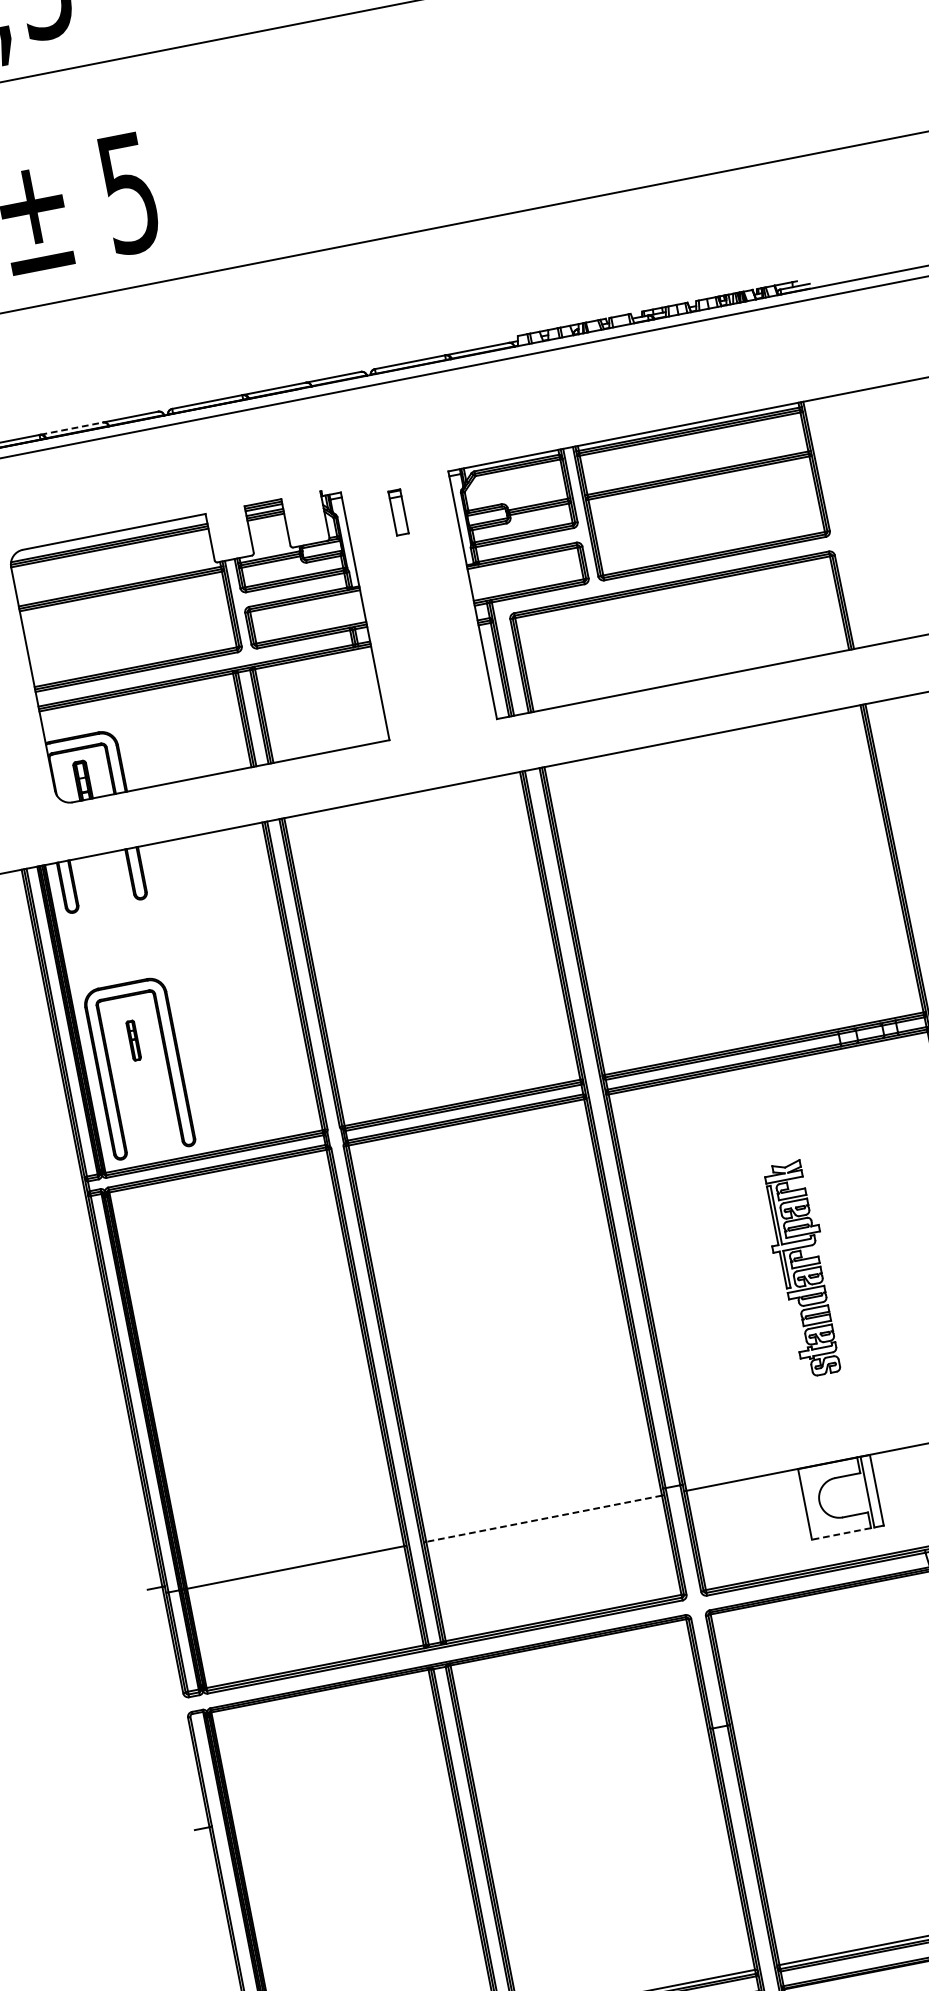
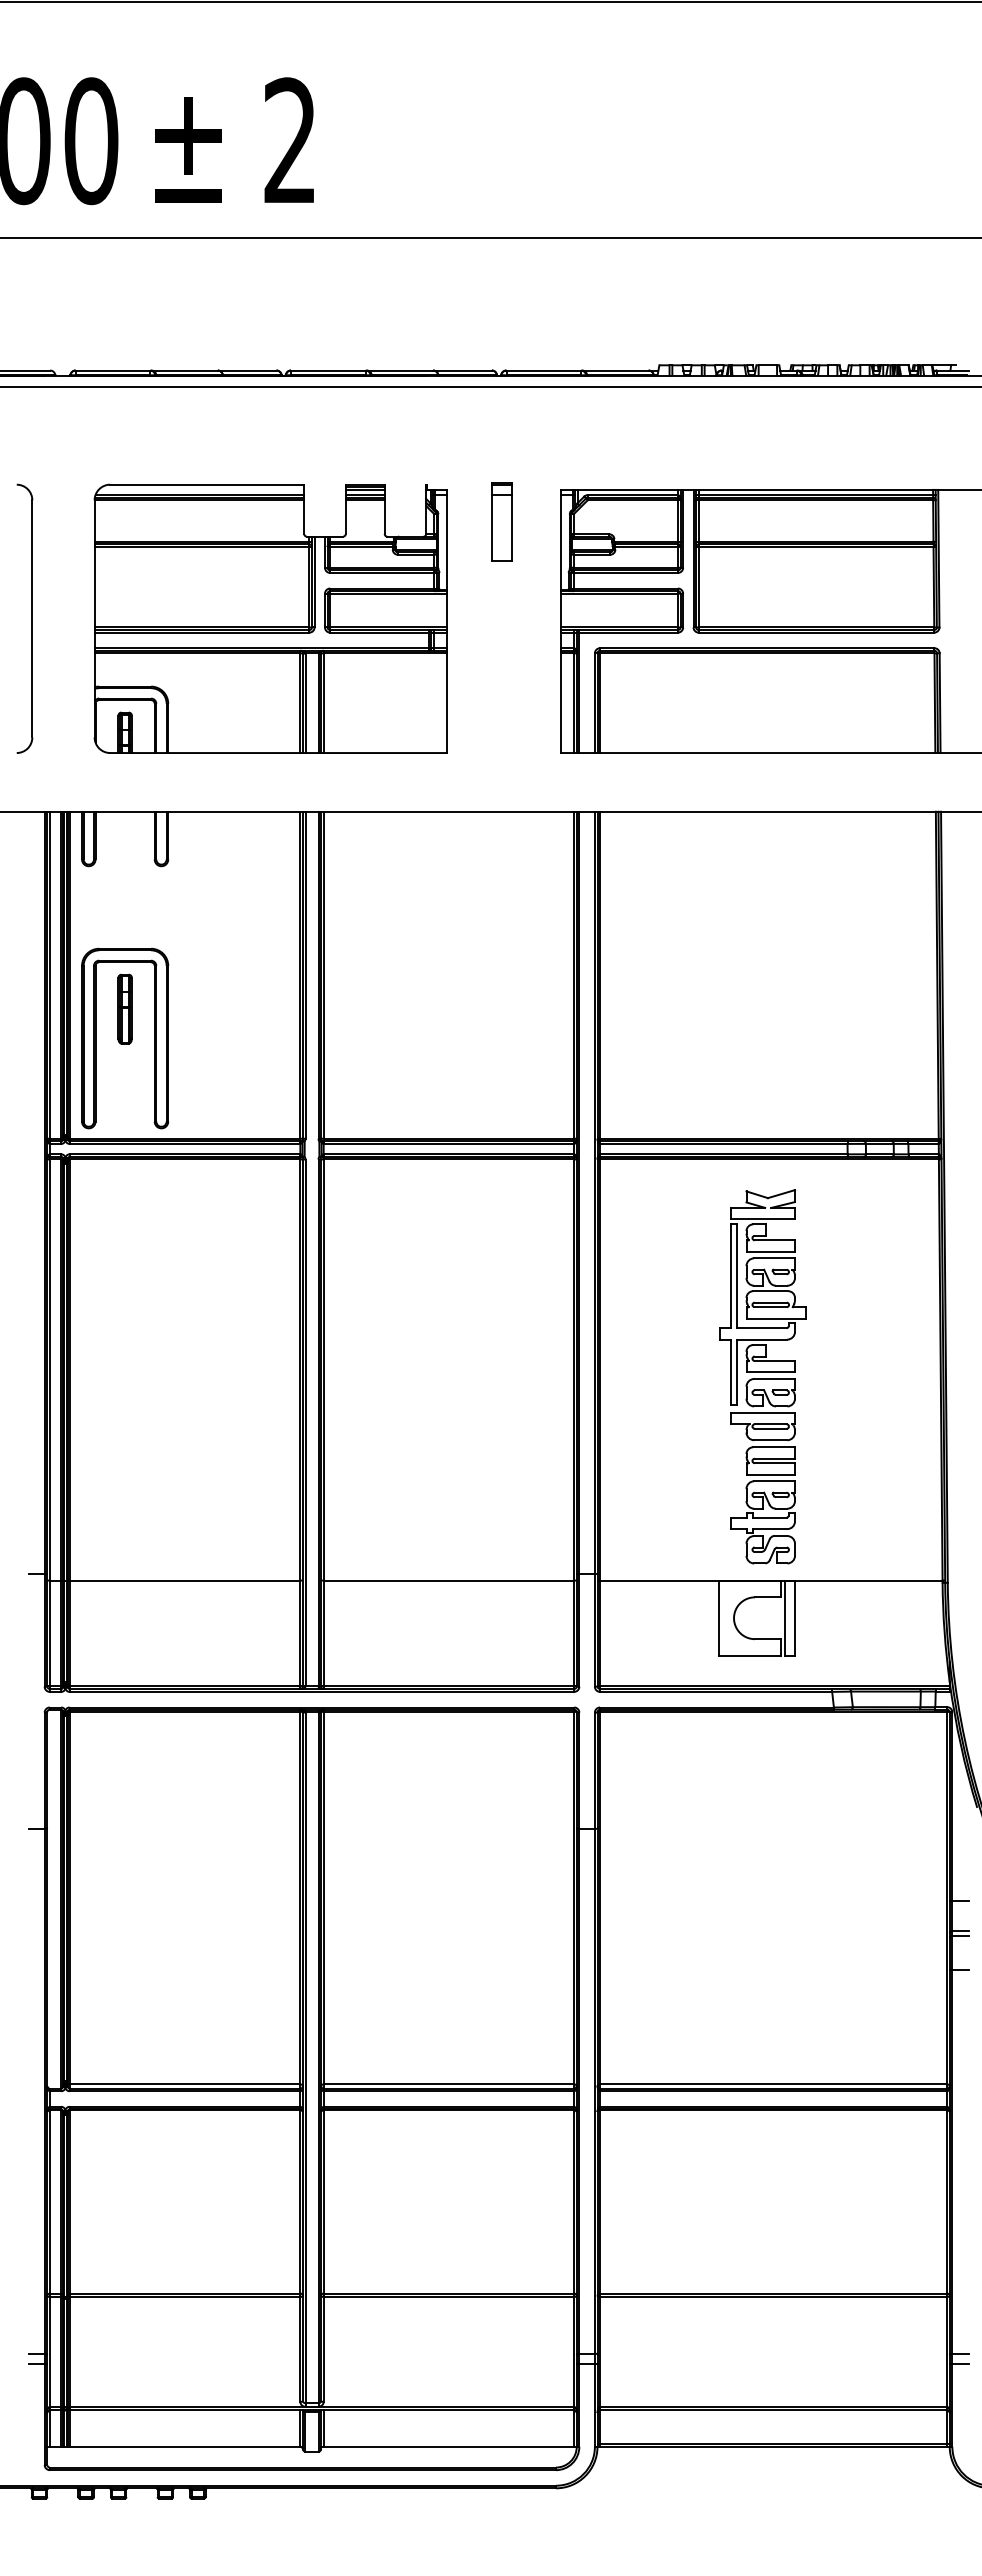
text: (128, 193) -> (289, 141), 5 -> 2
line: (72, 428) -> (185, 370), dashed -> solid
part: (398, 512) -> (501, 521), size x1.67
part: (133, 1040) -> (124, 1008), size x1.67
part: (801, 1268) -> (762, 1376), size x1.67
line: (543, 1518) -> (448, 1580), dashed -> solid
line: (840, 1533) -> (749, 1655), dashed -> solid

